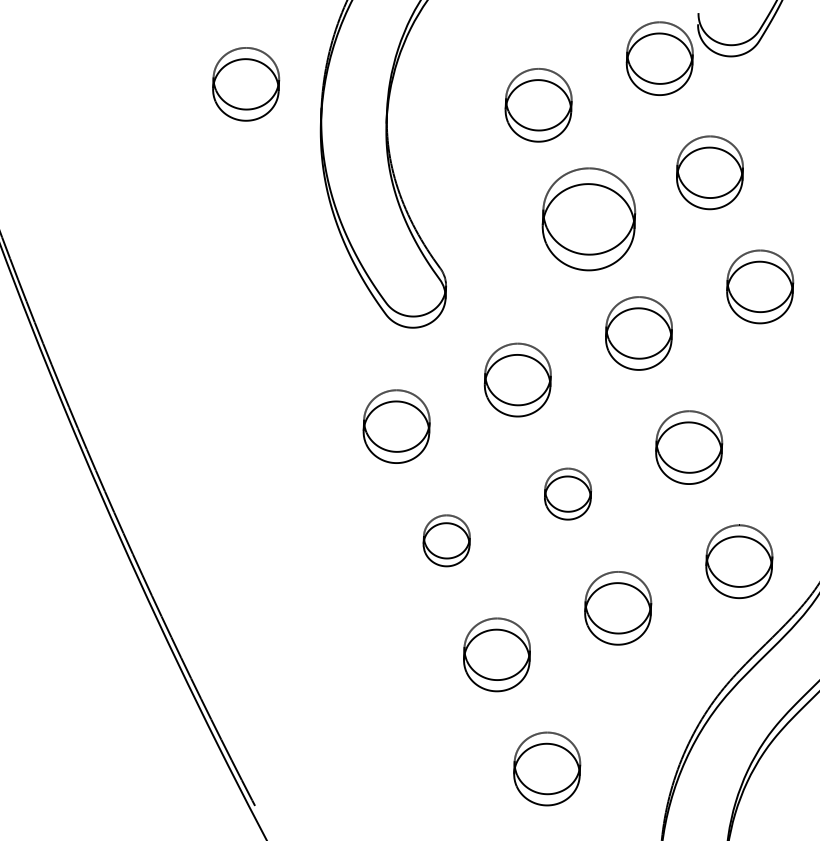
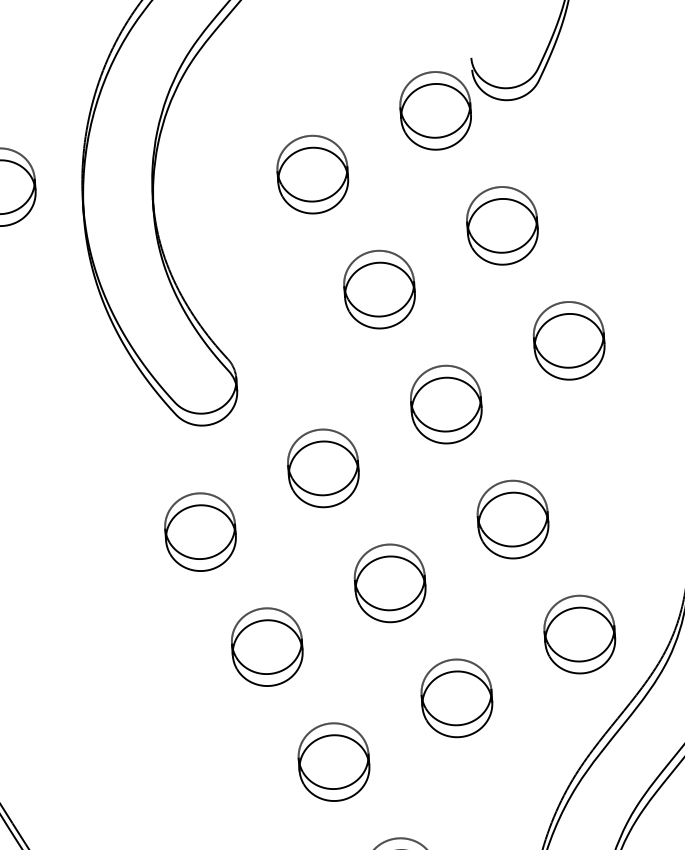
part: (588, 219) -> (379, 289), size x0.71
part: (567, 493) -> (389, 582), size x1.43
part: (446, 540) -> (266, 646), size x1.43

